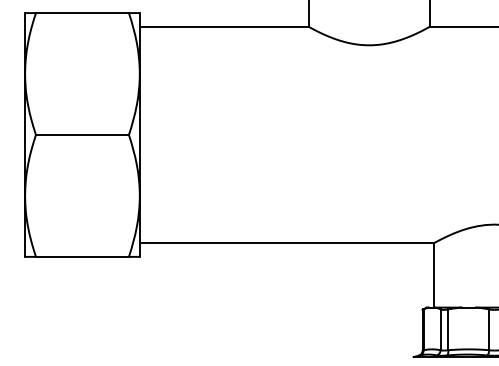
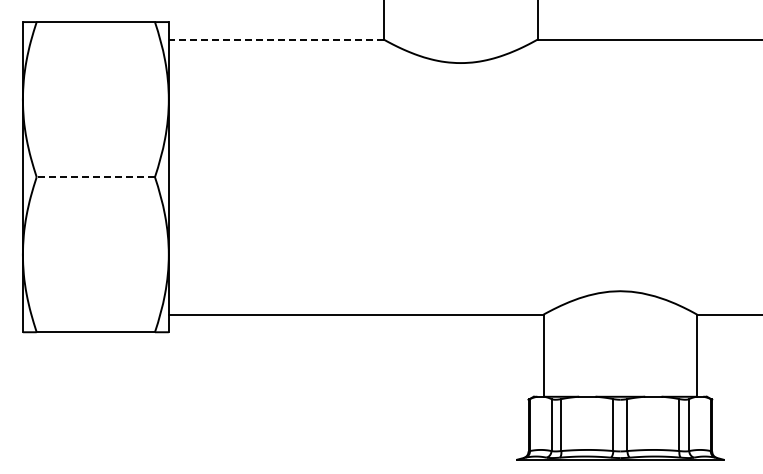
line: (224, 26) -> (276, 39), solid -> dashed
line: (82, 135) -> (95, 177), solid -> dashed

